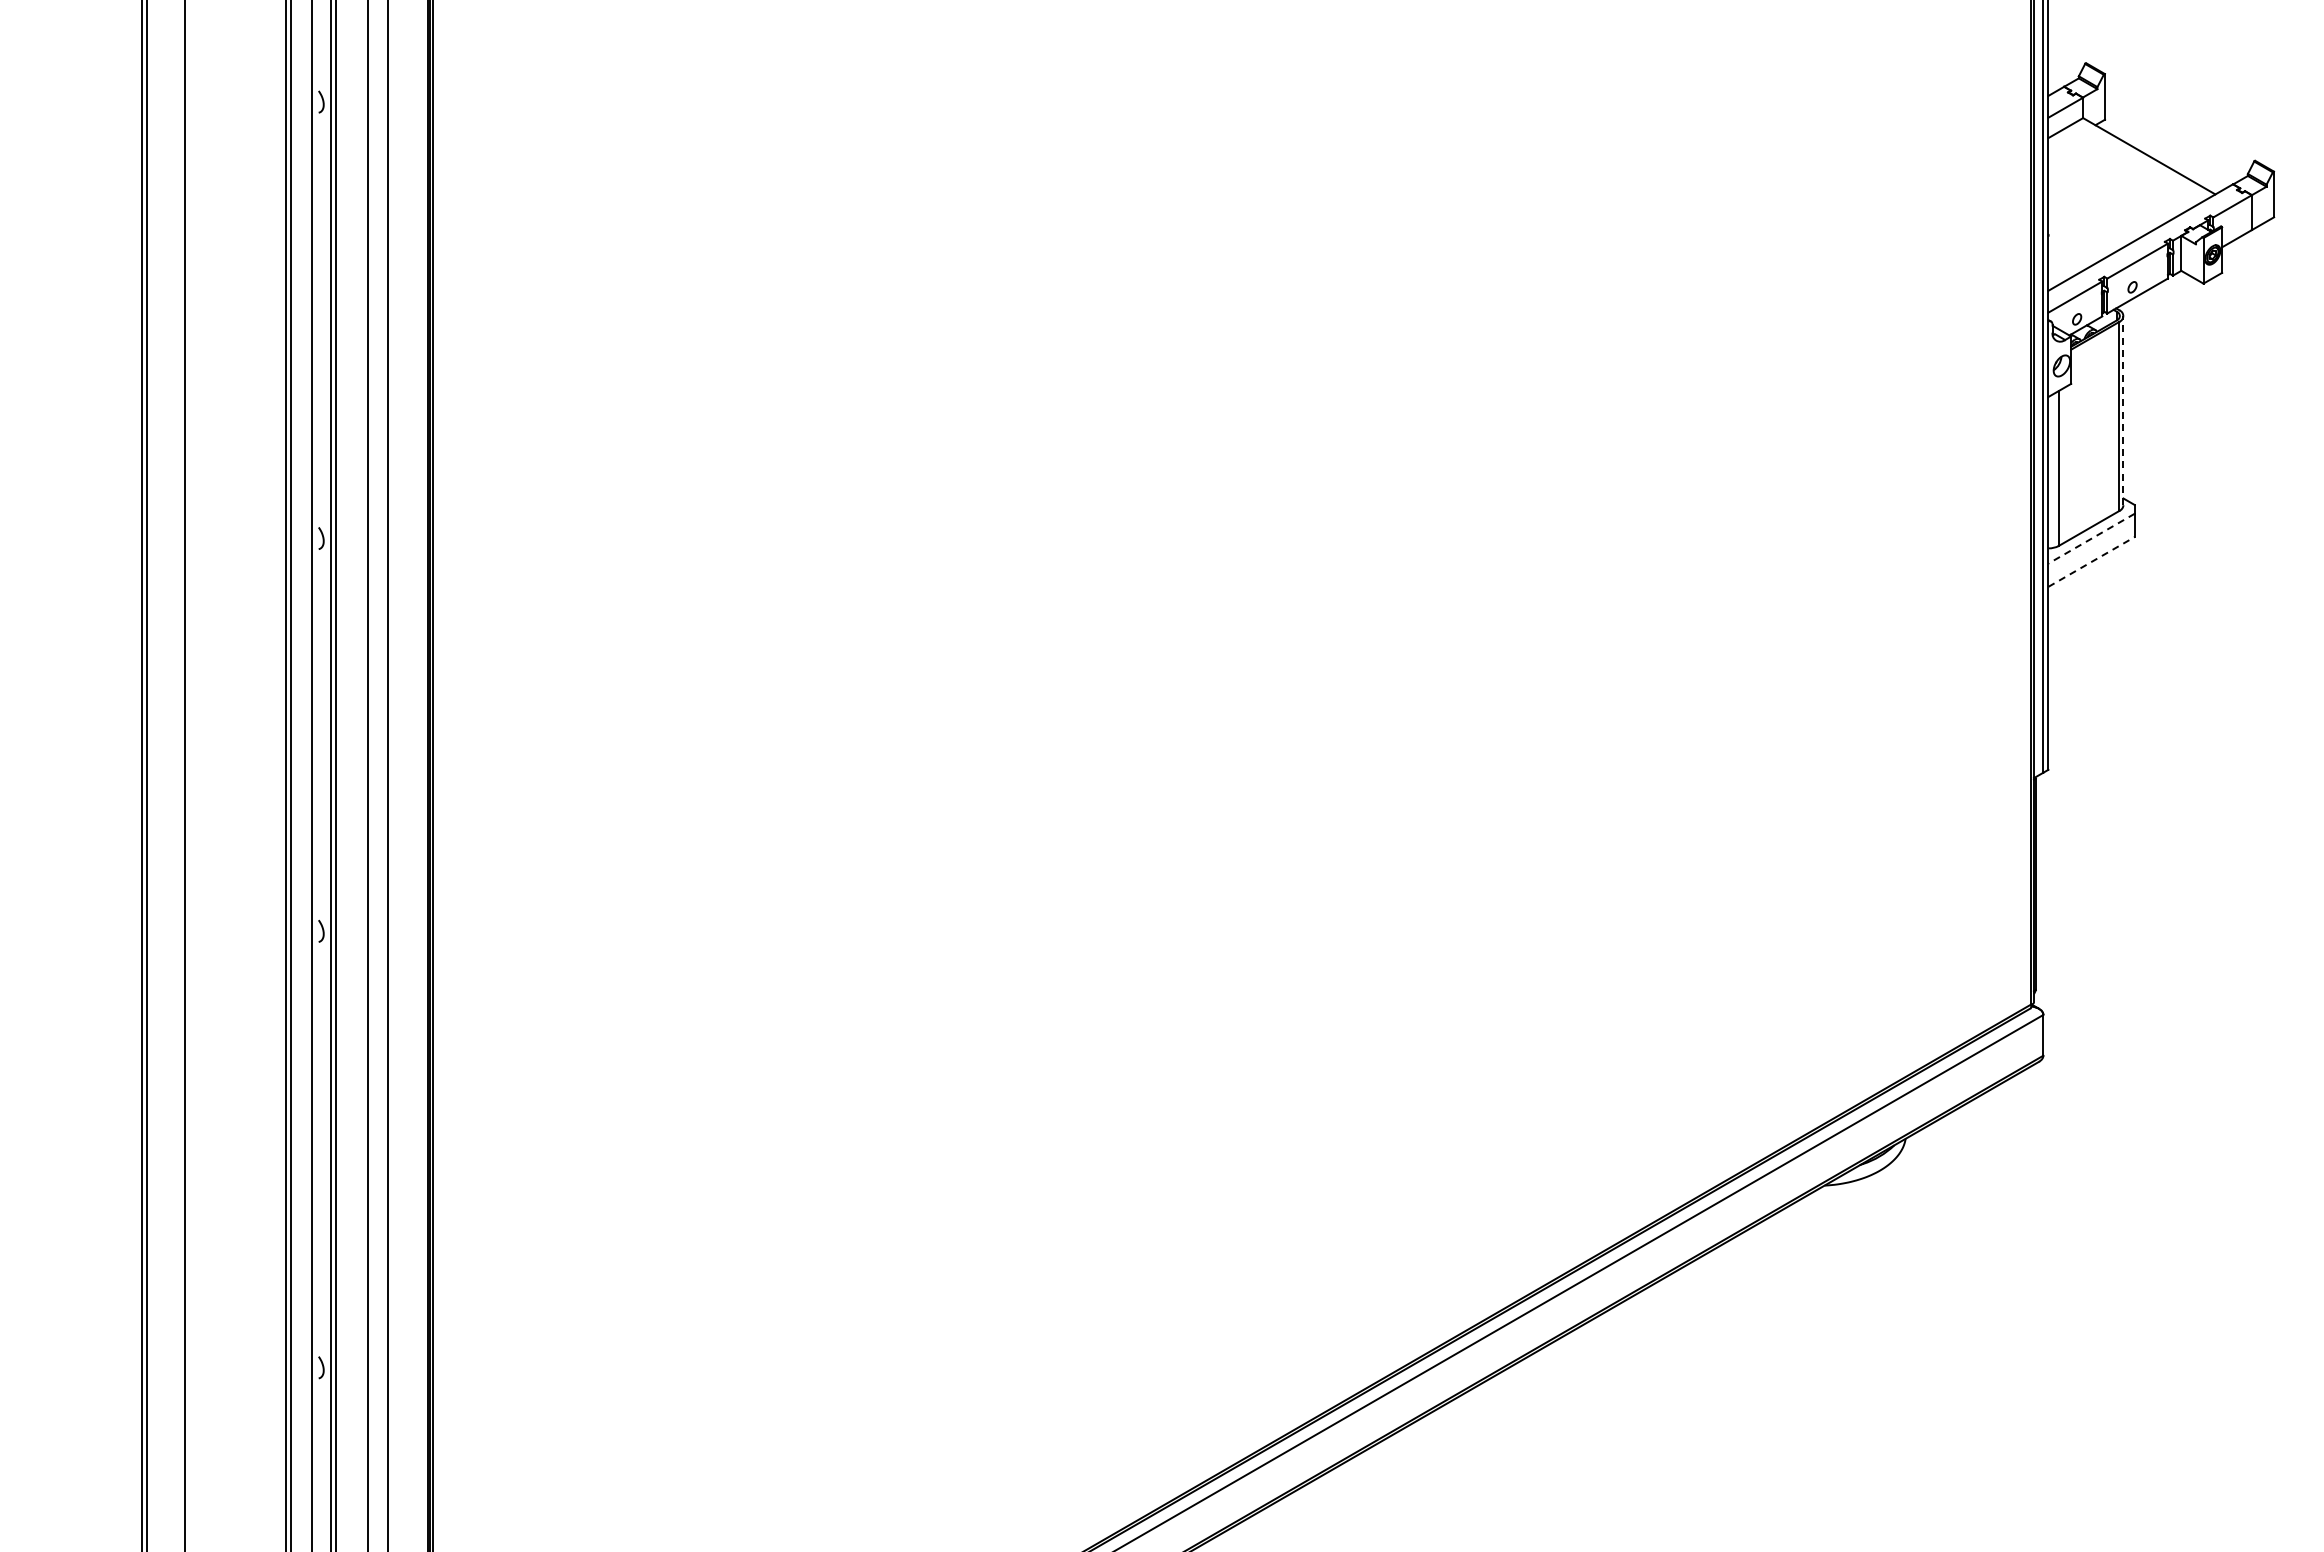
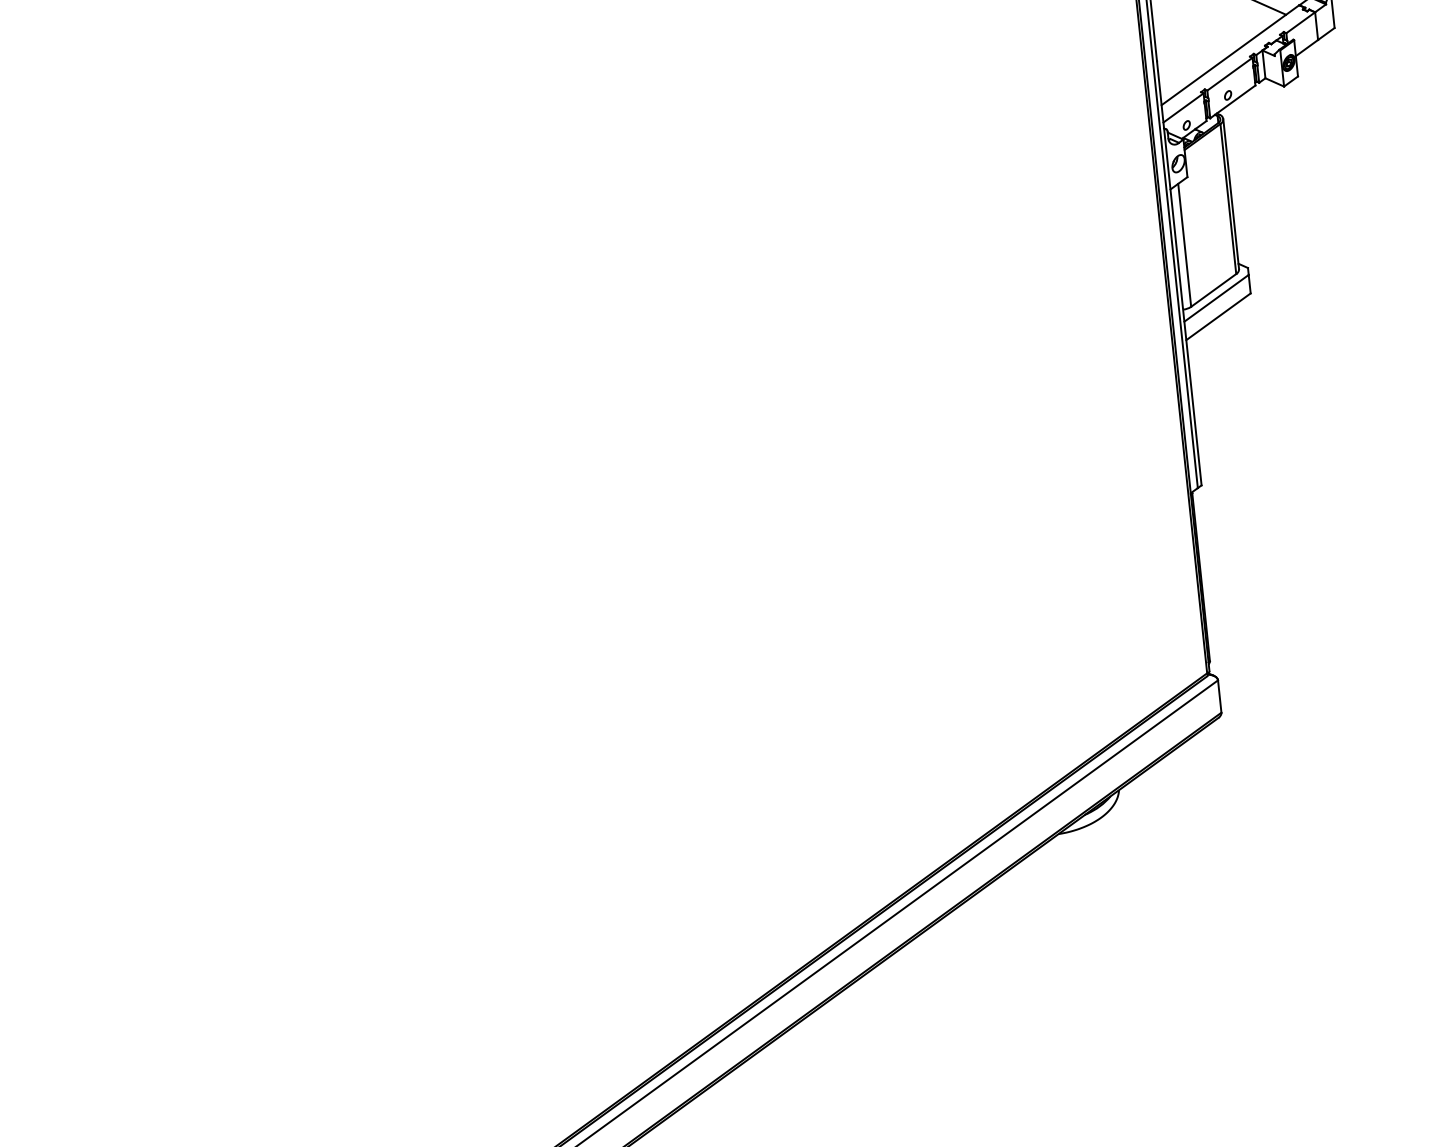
line: (2123, 410) -> (1231, 193), dashed -> solid
line: (2091, 538) -> (1216, 298), dashed -> solid
line: (2091, 561) -> (1218, 316), dashed -> solid

